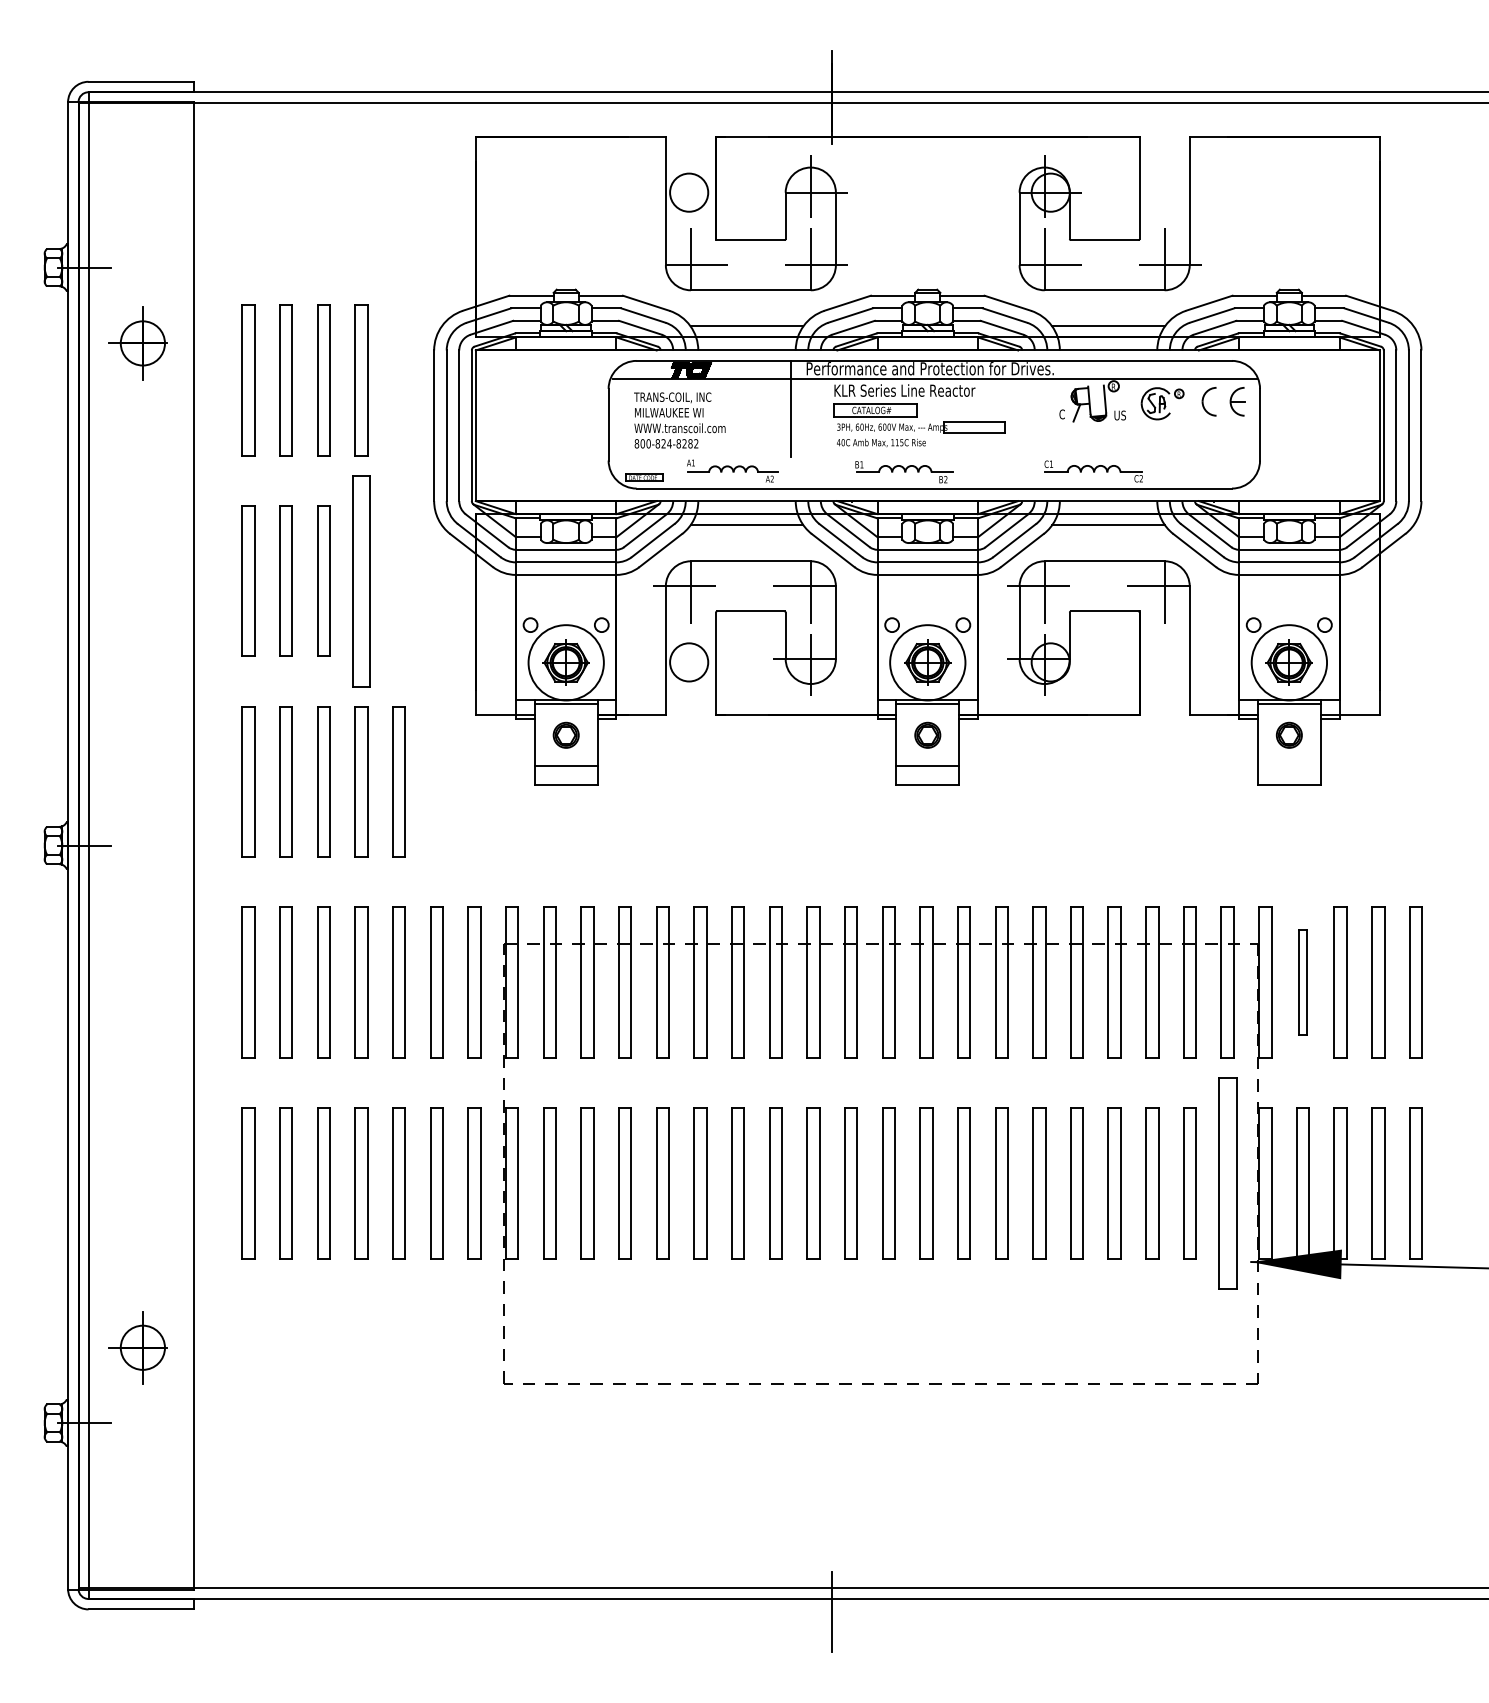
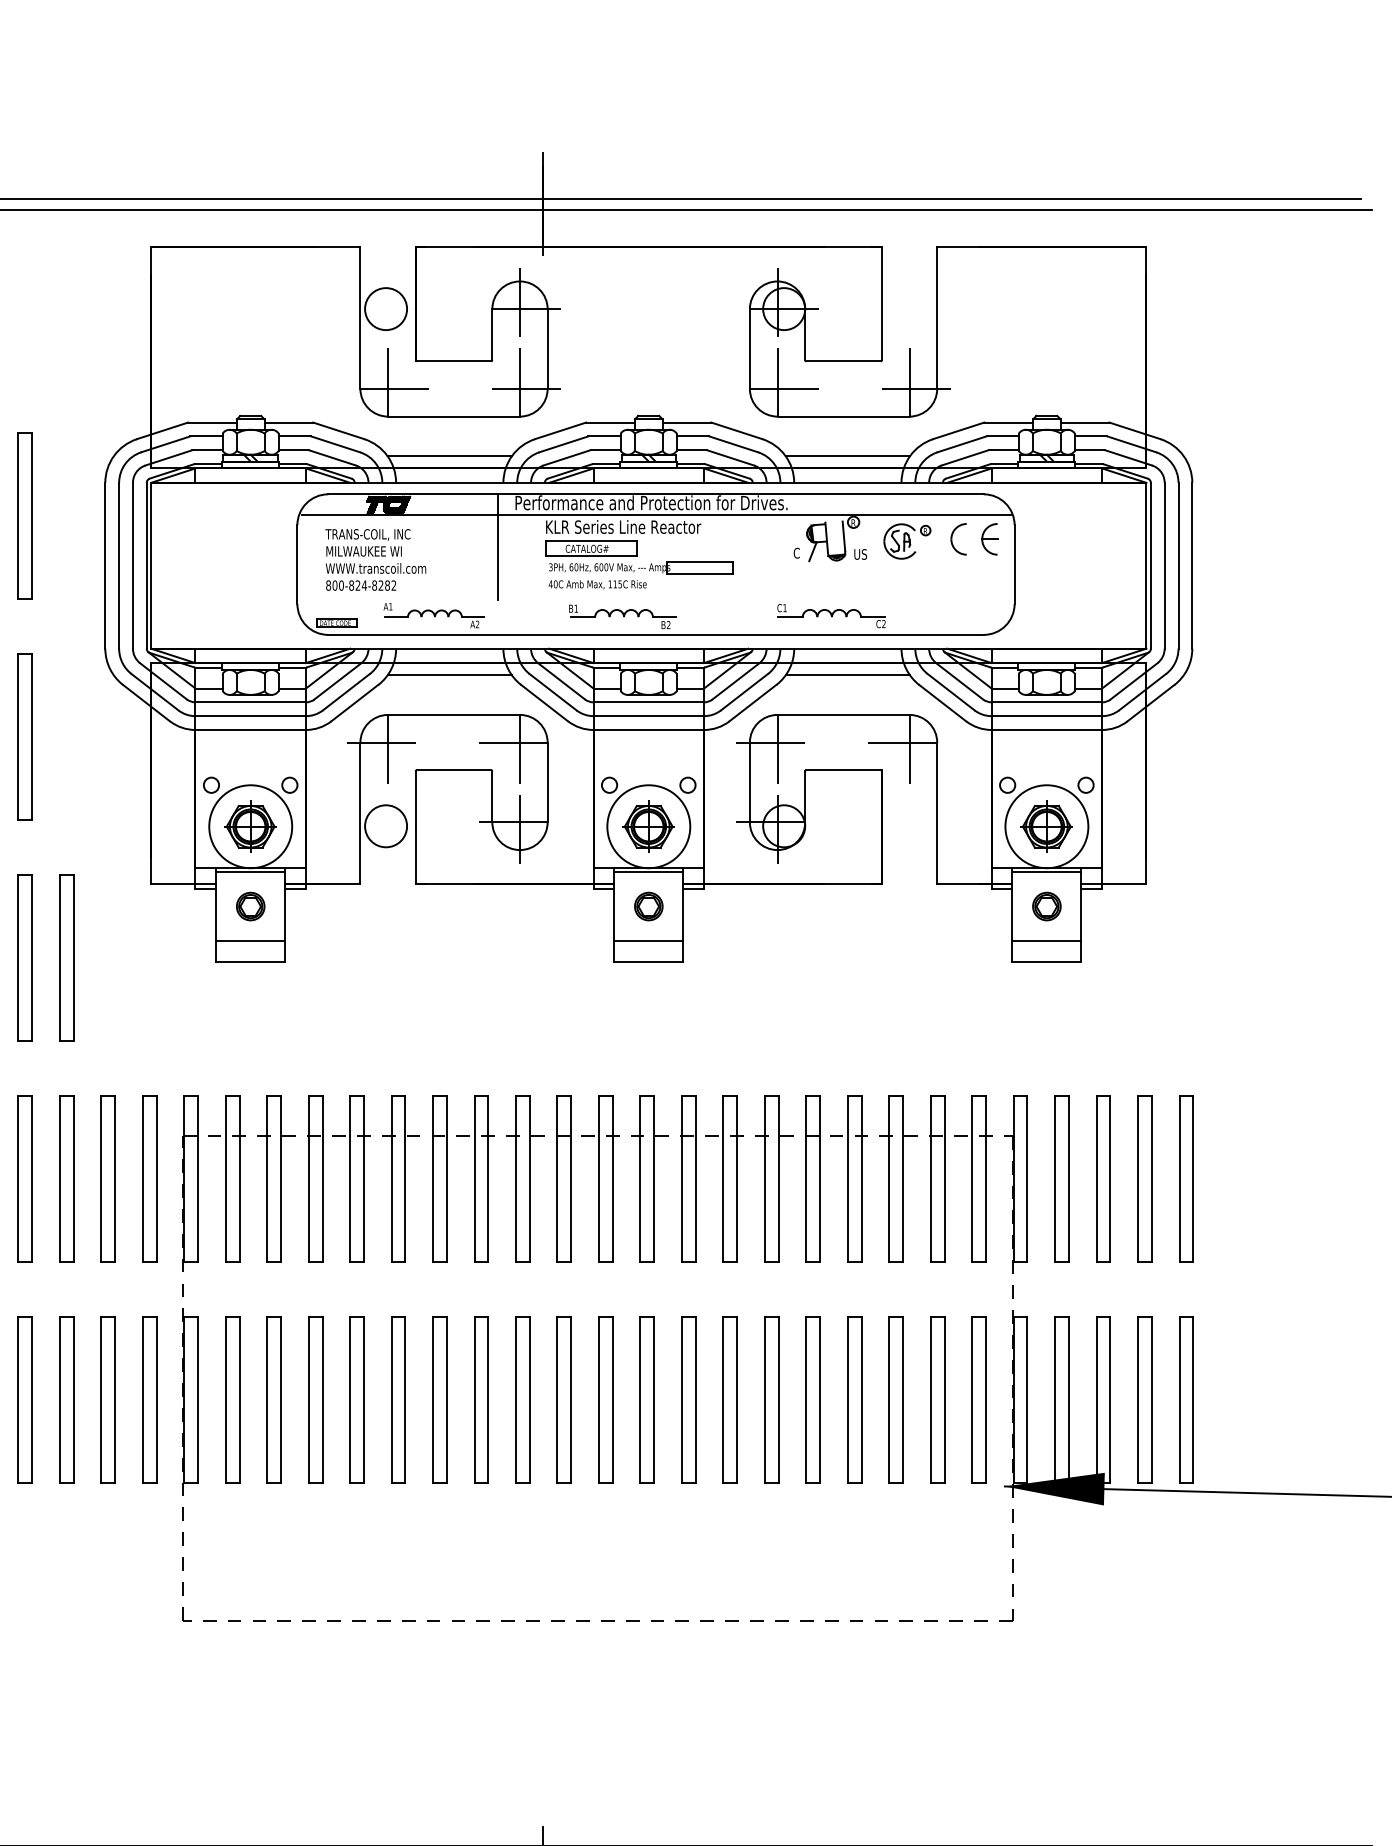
part: (361, 580) -> (25, 736), size x0.71
line: (1288, 766) -> (1045, 940), added
part: (1302, 982) -> (1061, 1178), size x1.43
part: (1227, 1183) -> (978, 1400), size x0.71

